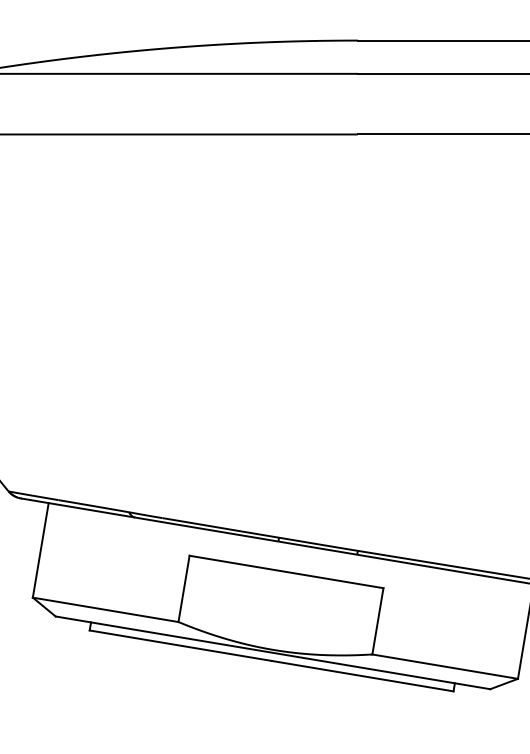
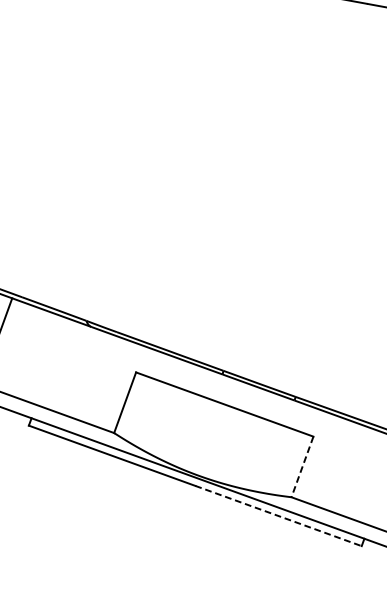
line: (377, 621) -> (302, 467), solid -> dashed
line: (363, 676) -> (279, 516), solid -> dashed

